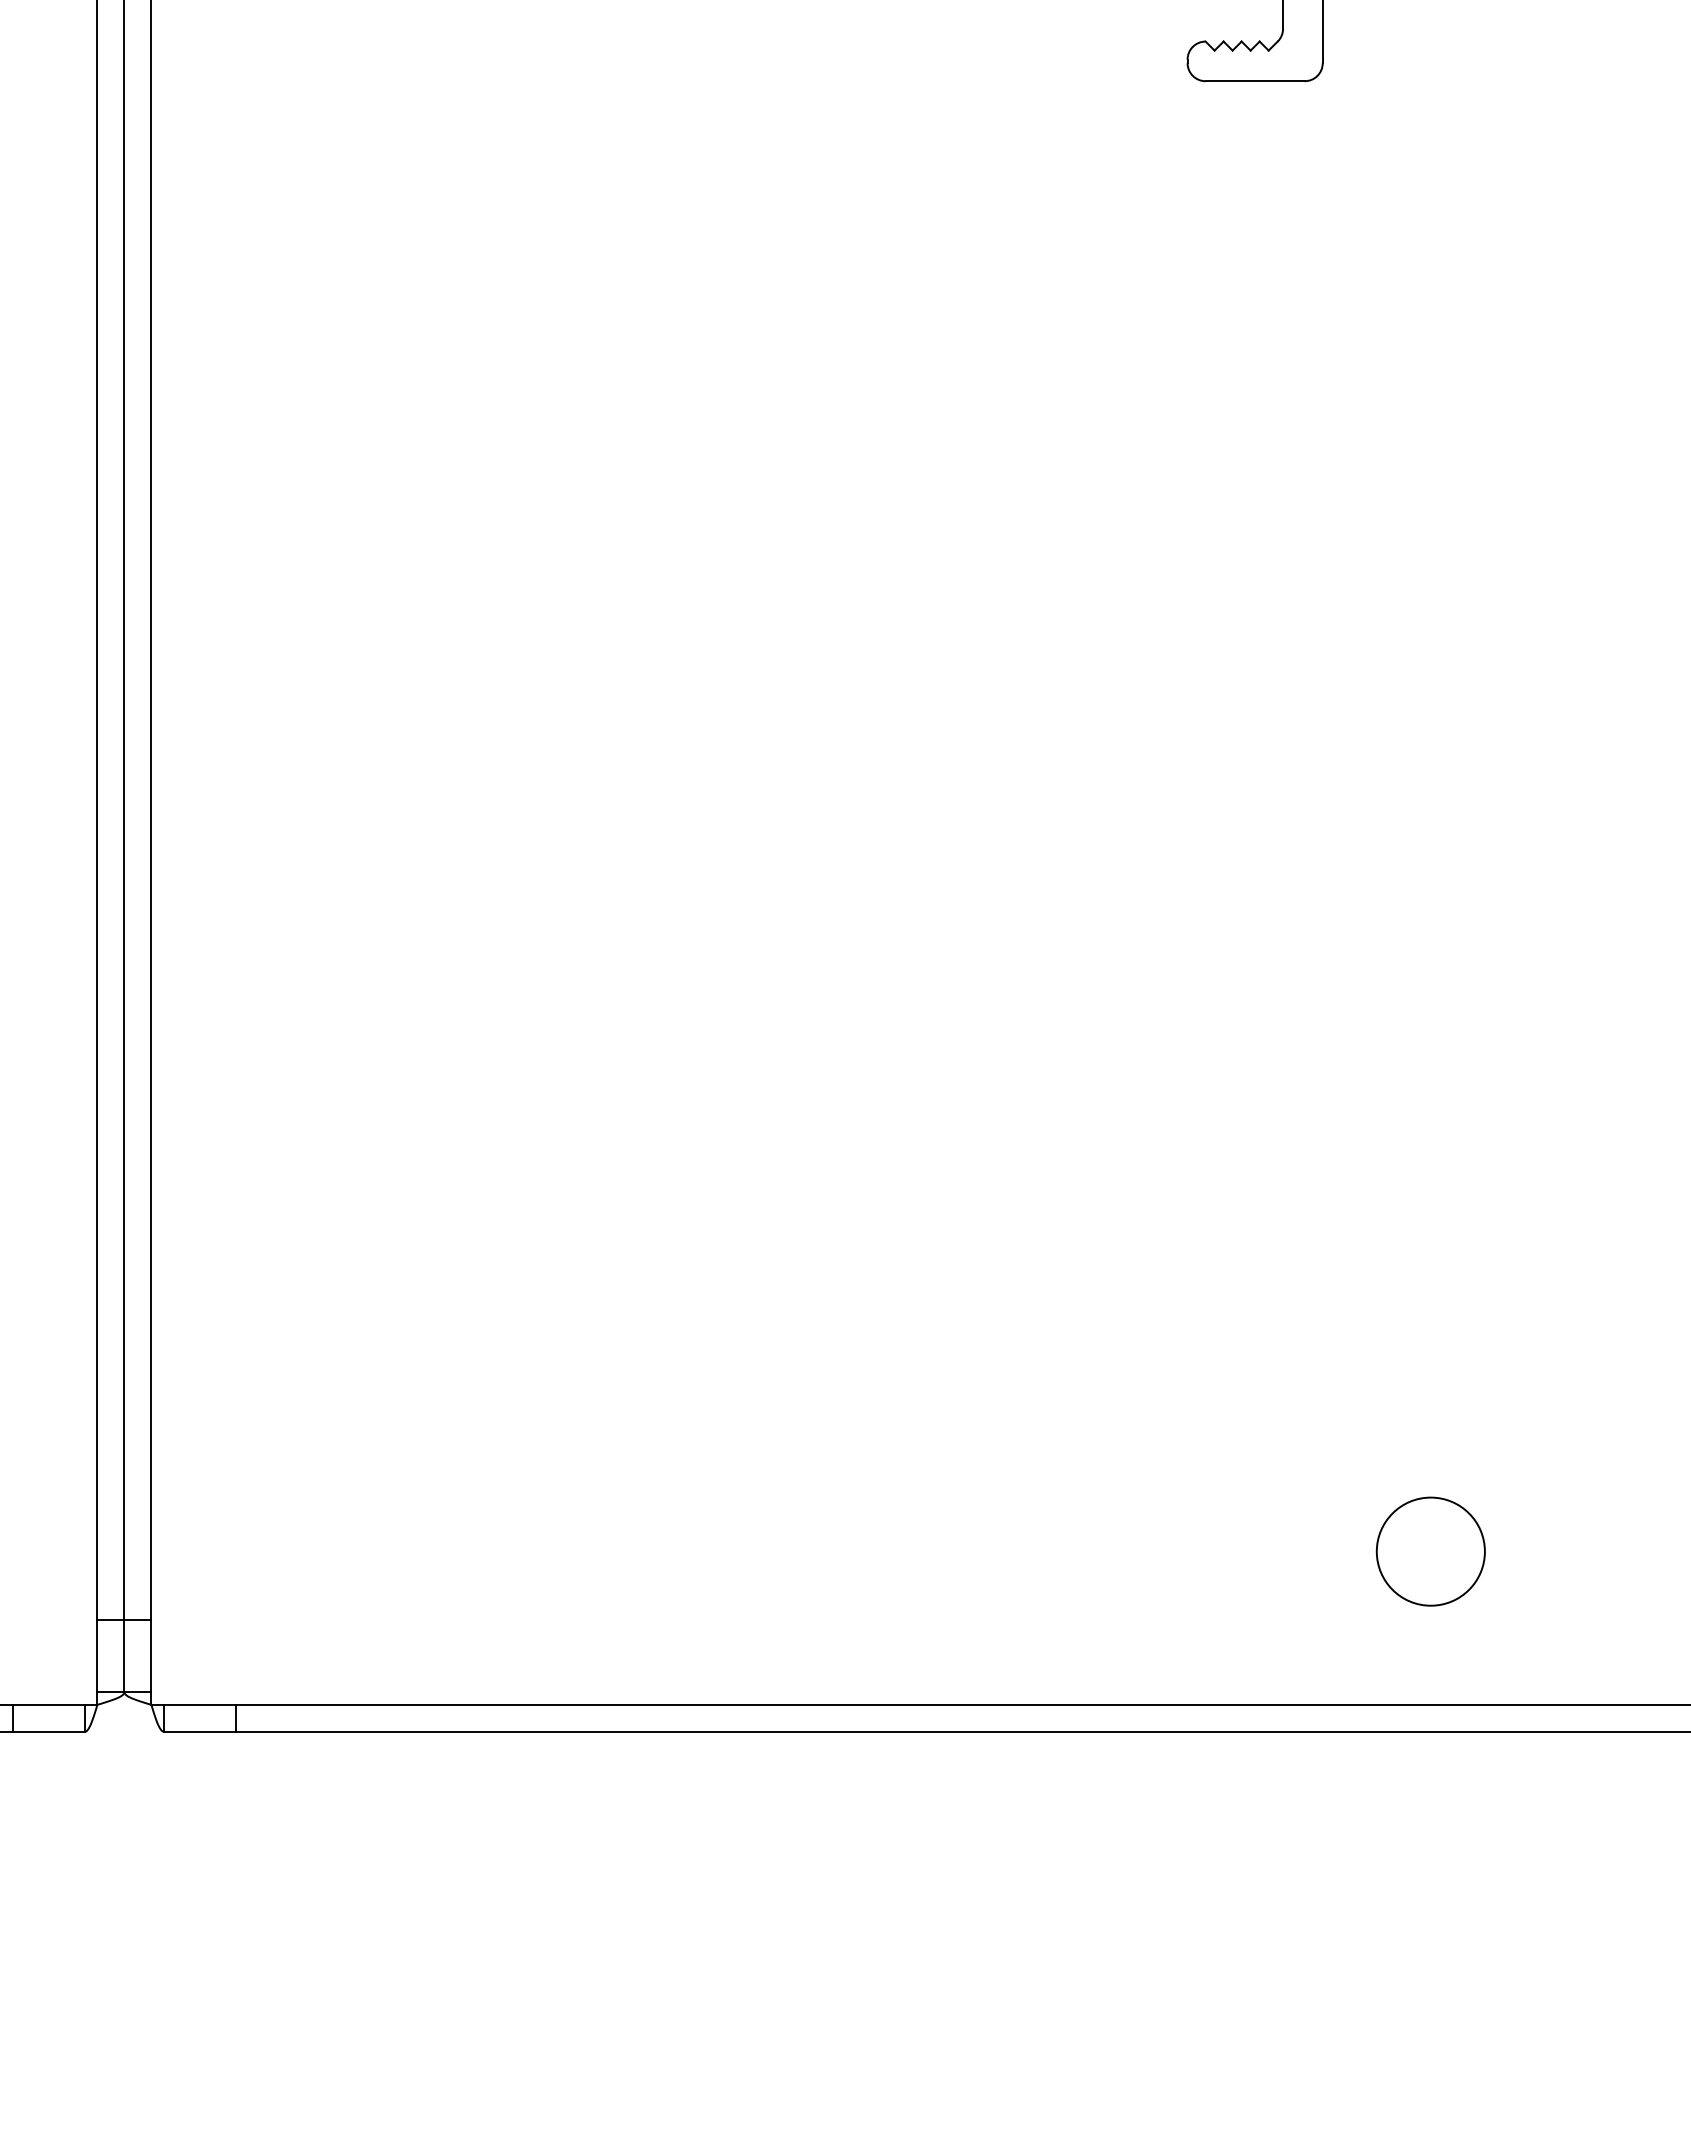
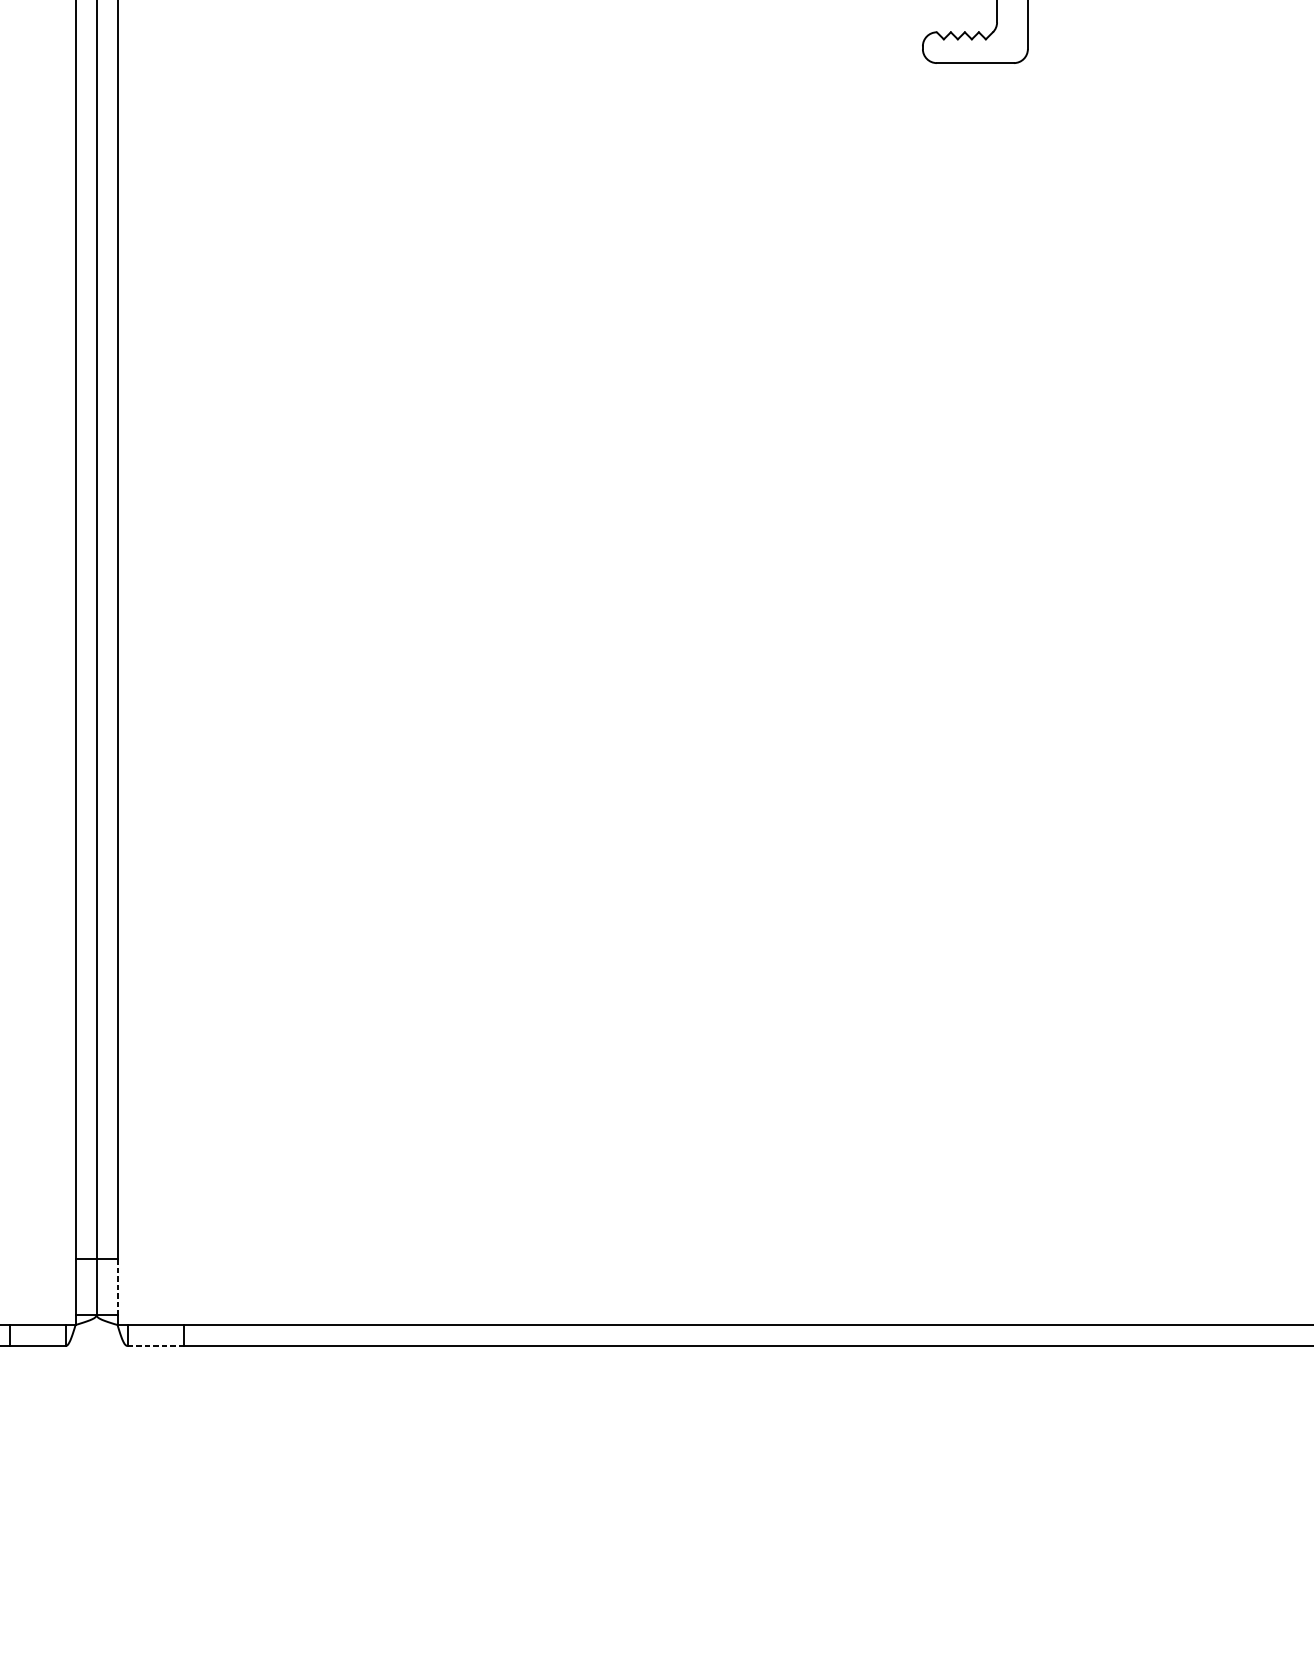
circle: (1430, 1551) -> (1111, 1205), removed
line: (151, 1656) -> (117, 1287), solid -> dashed
line: (200, 1731) -> (155, 1345), solid -> dashed

